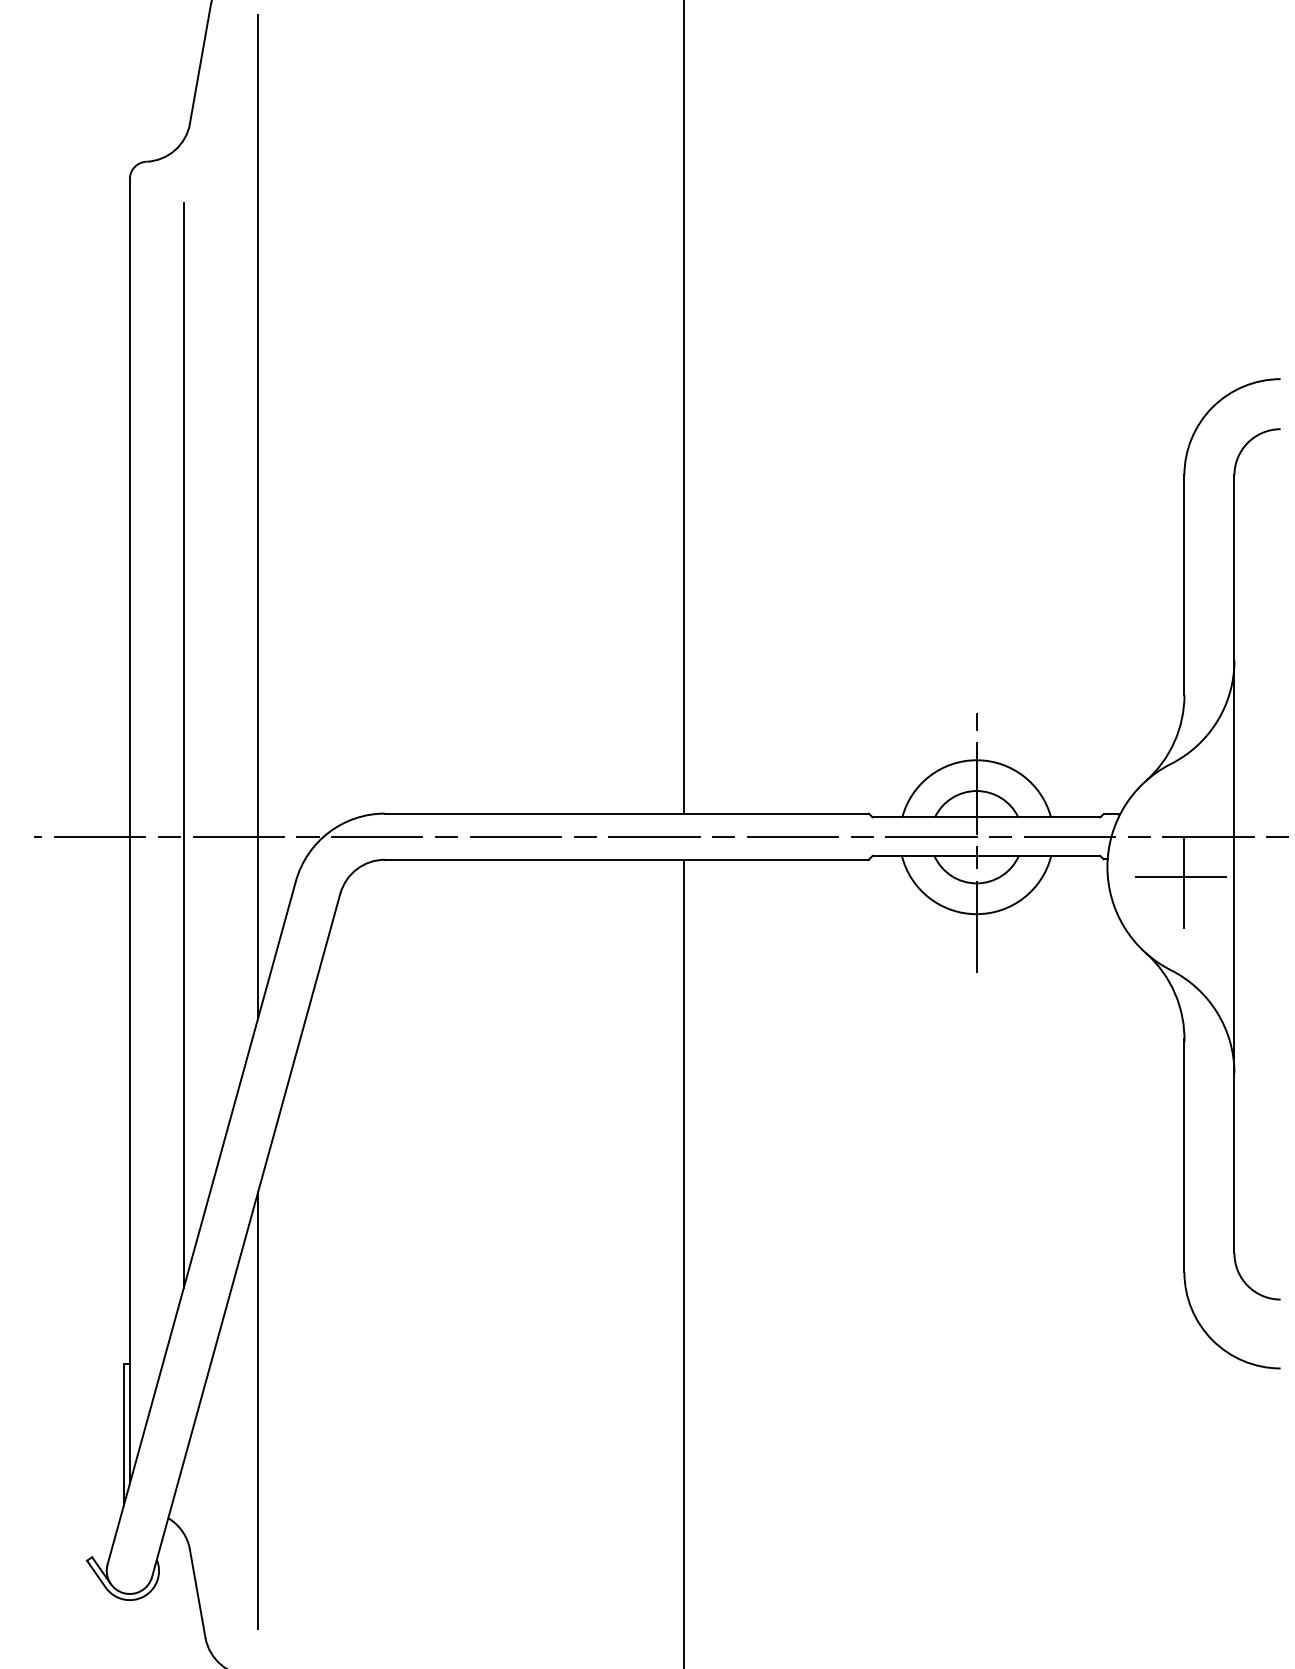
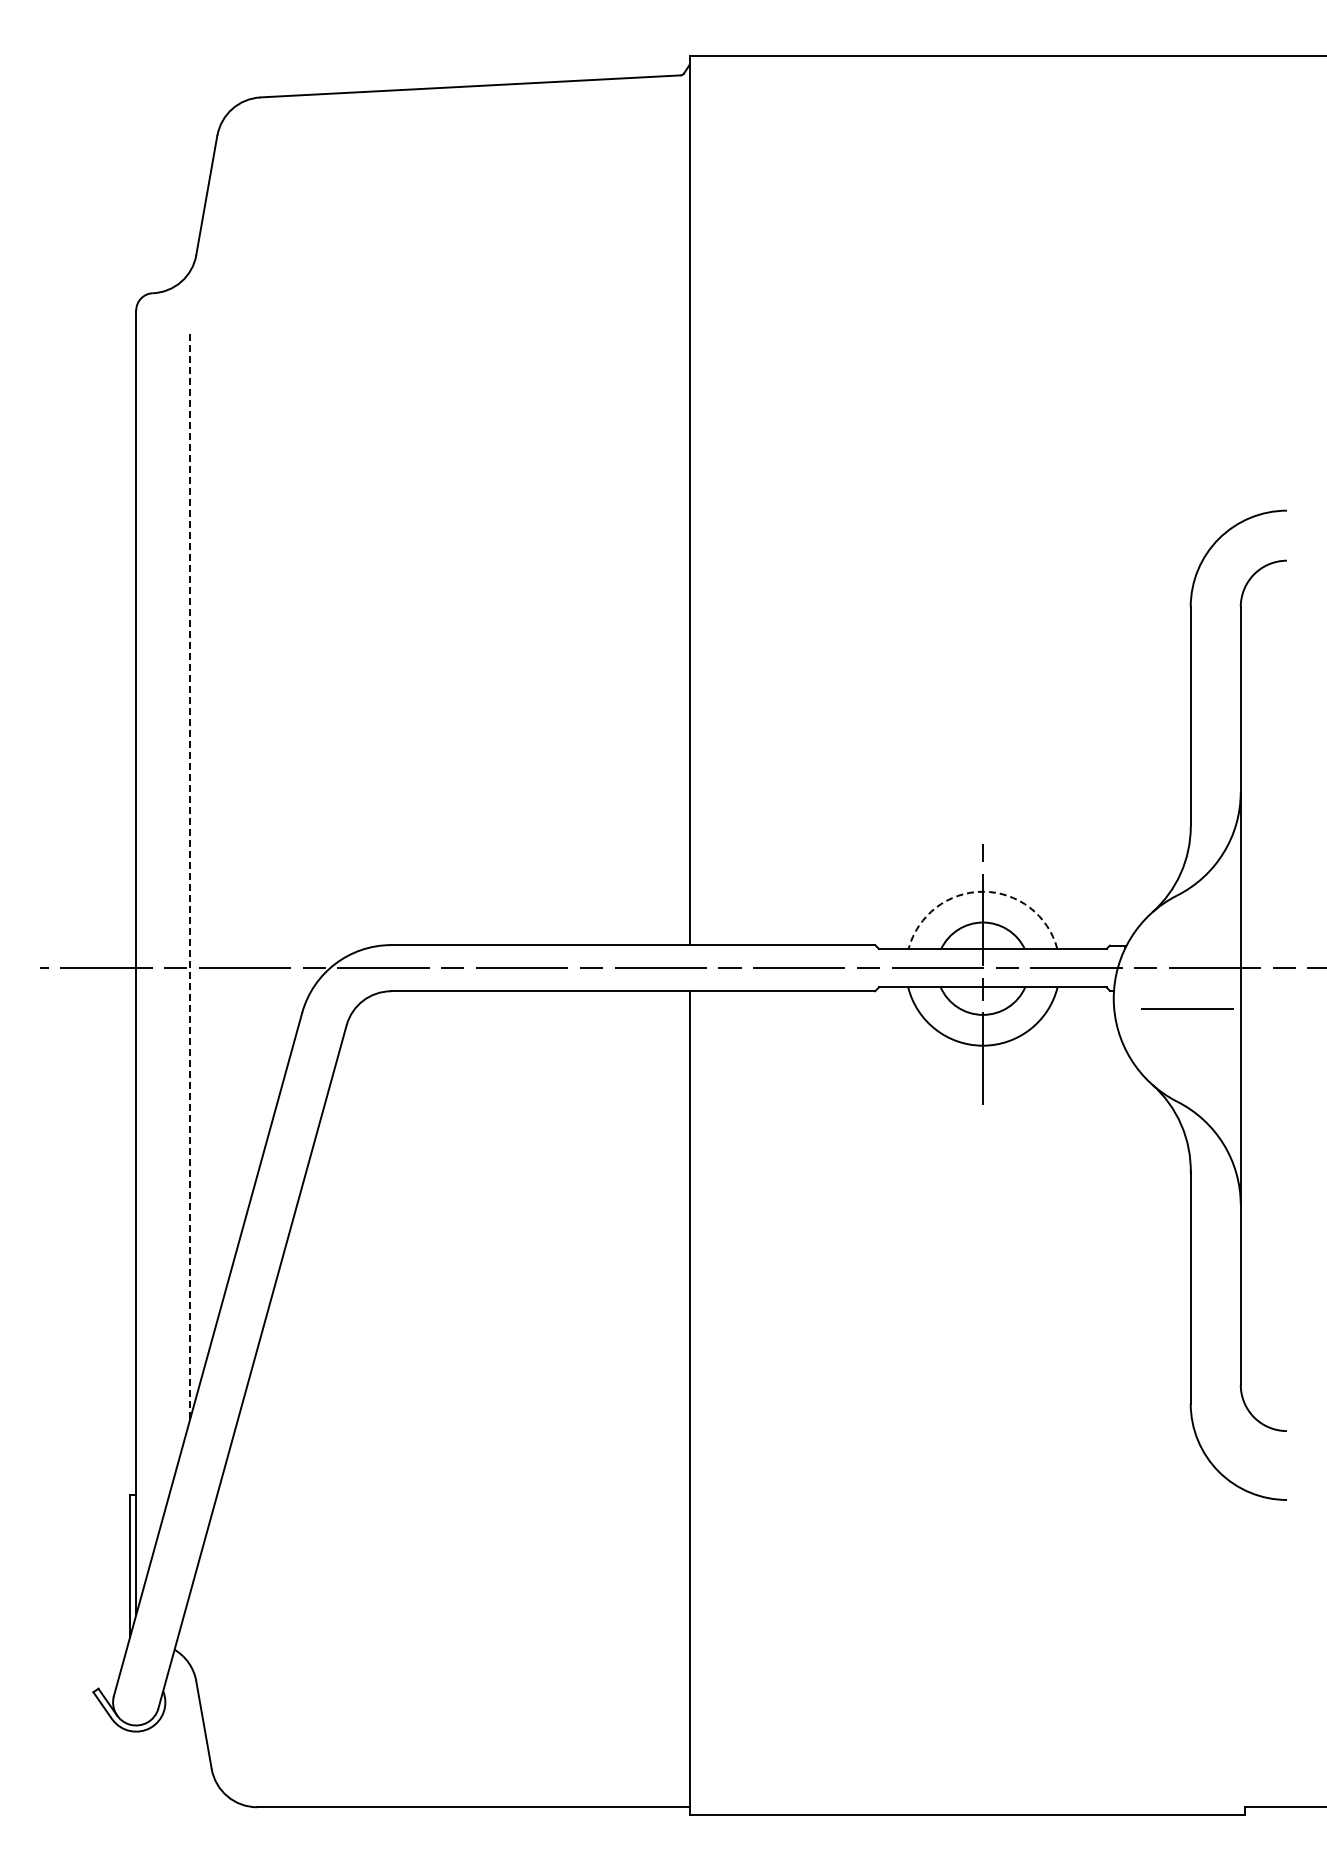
line: (258, 515) -> (264, 647), removed
line: (184, 744) -> (190, 876), solid -> dashed
arc: (976, 759) -> (982, 891), solid -> dashed
line: (1184, 876) -> (1190, 1008), removed
line: (258, 1409) -> (264, 1541), removed

